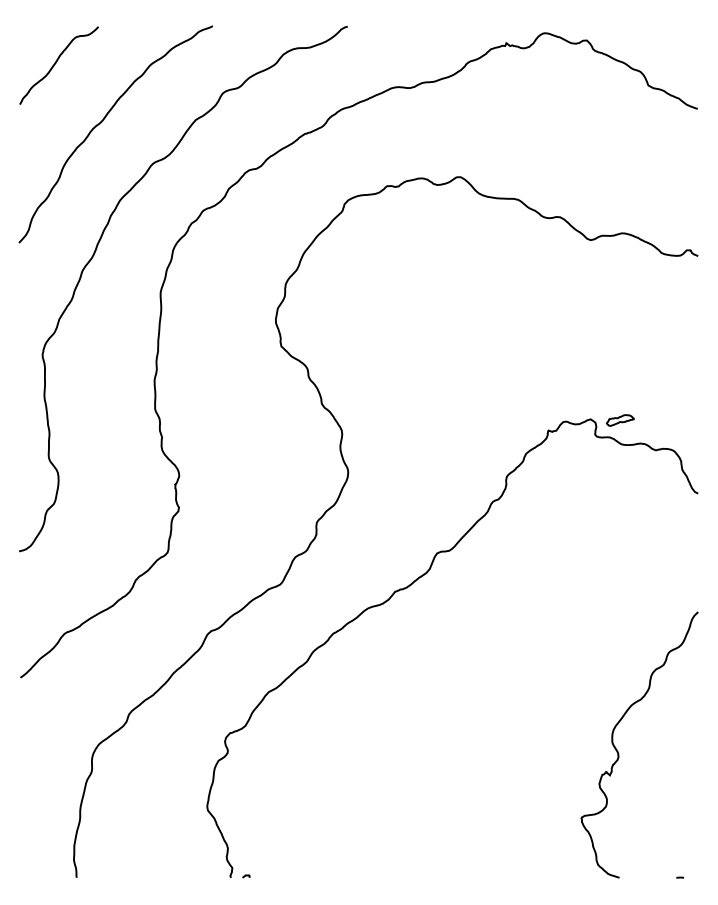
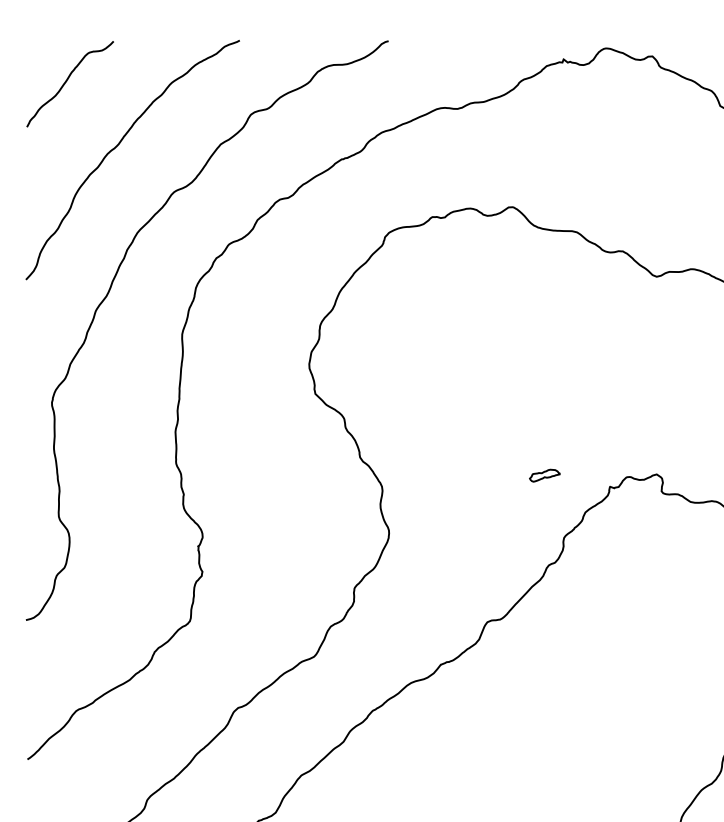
part: (620, 420) -> (545, 475), moved

